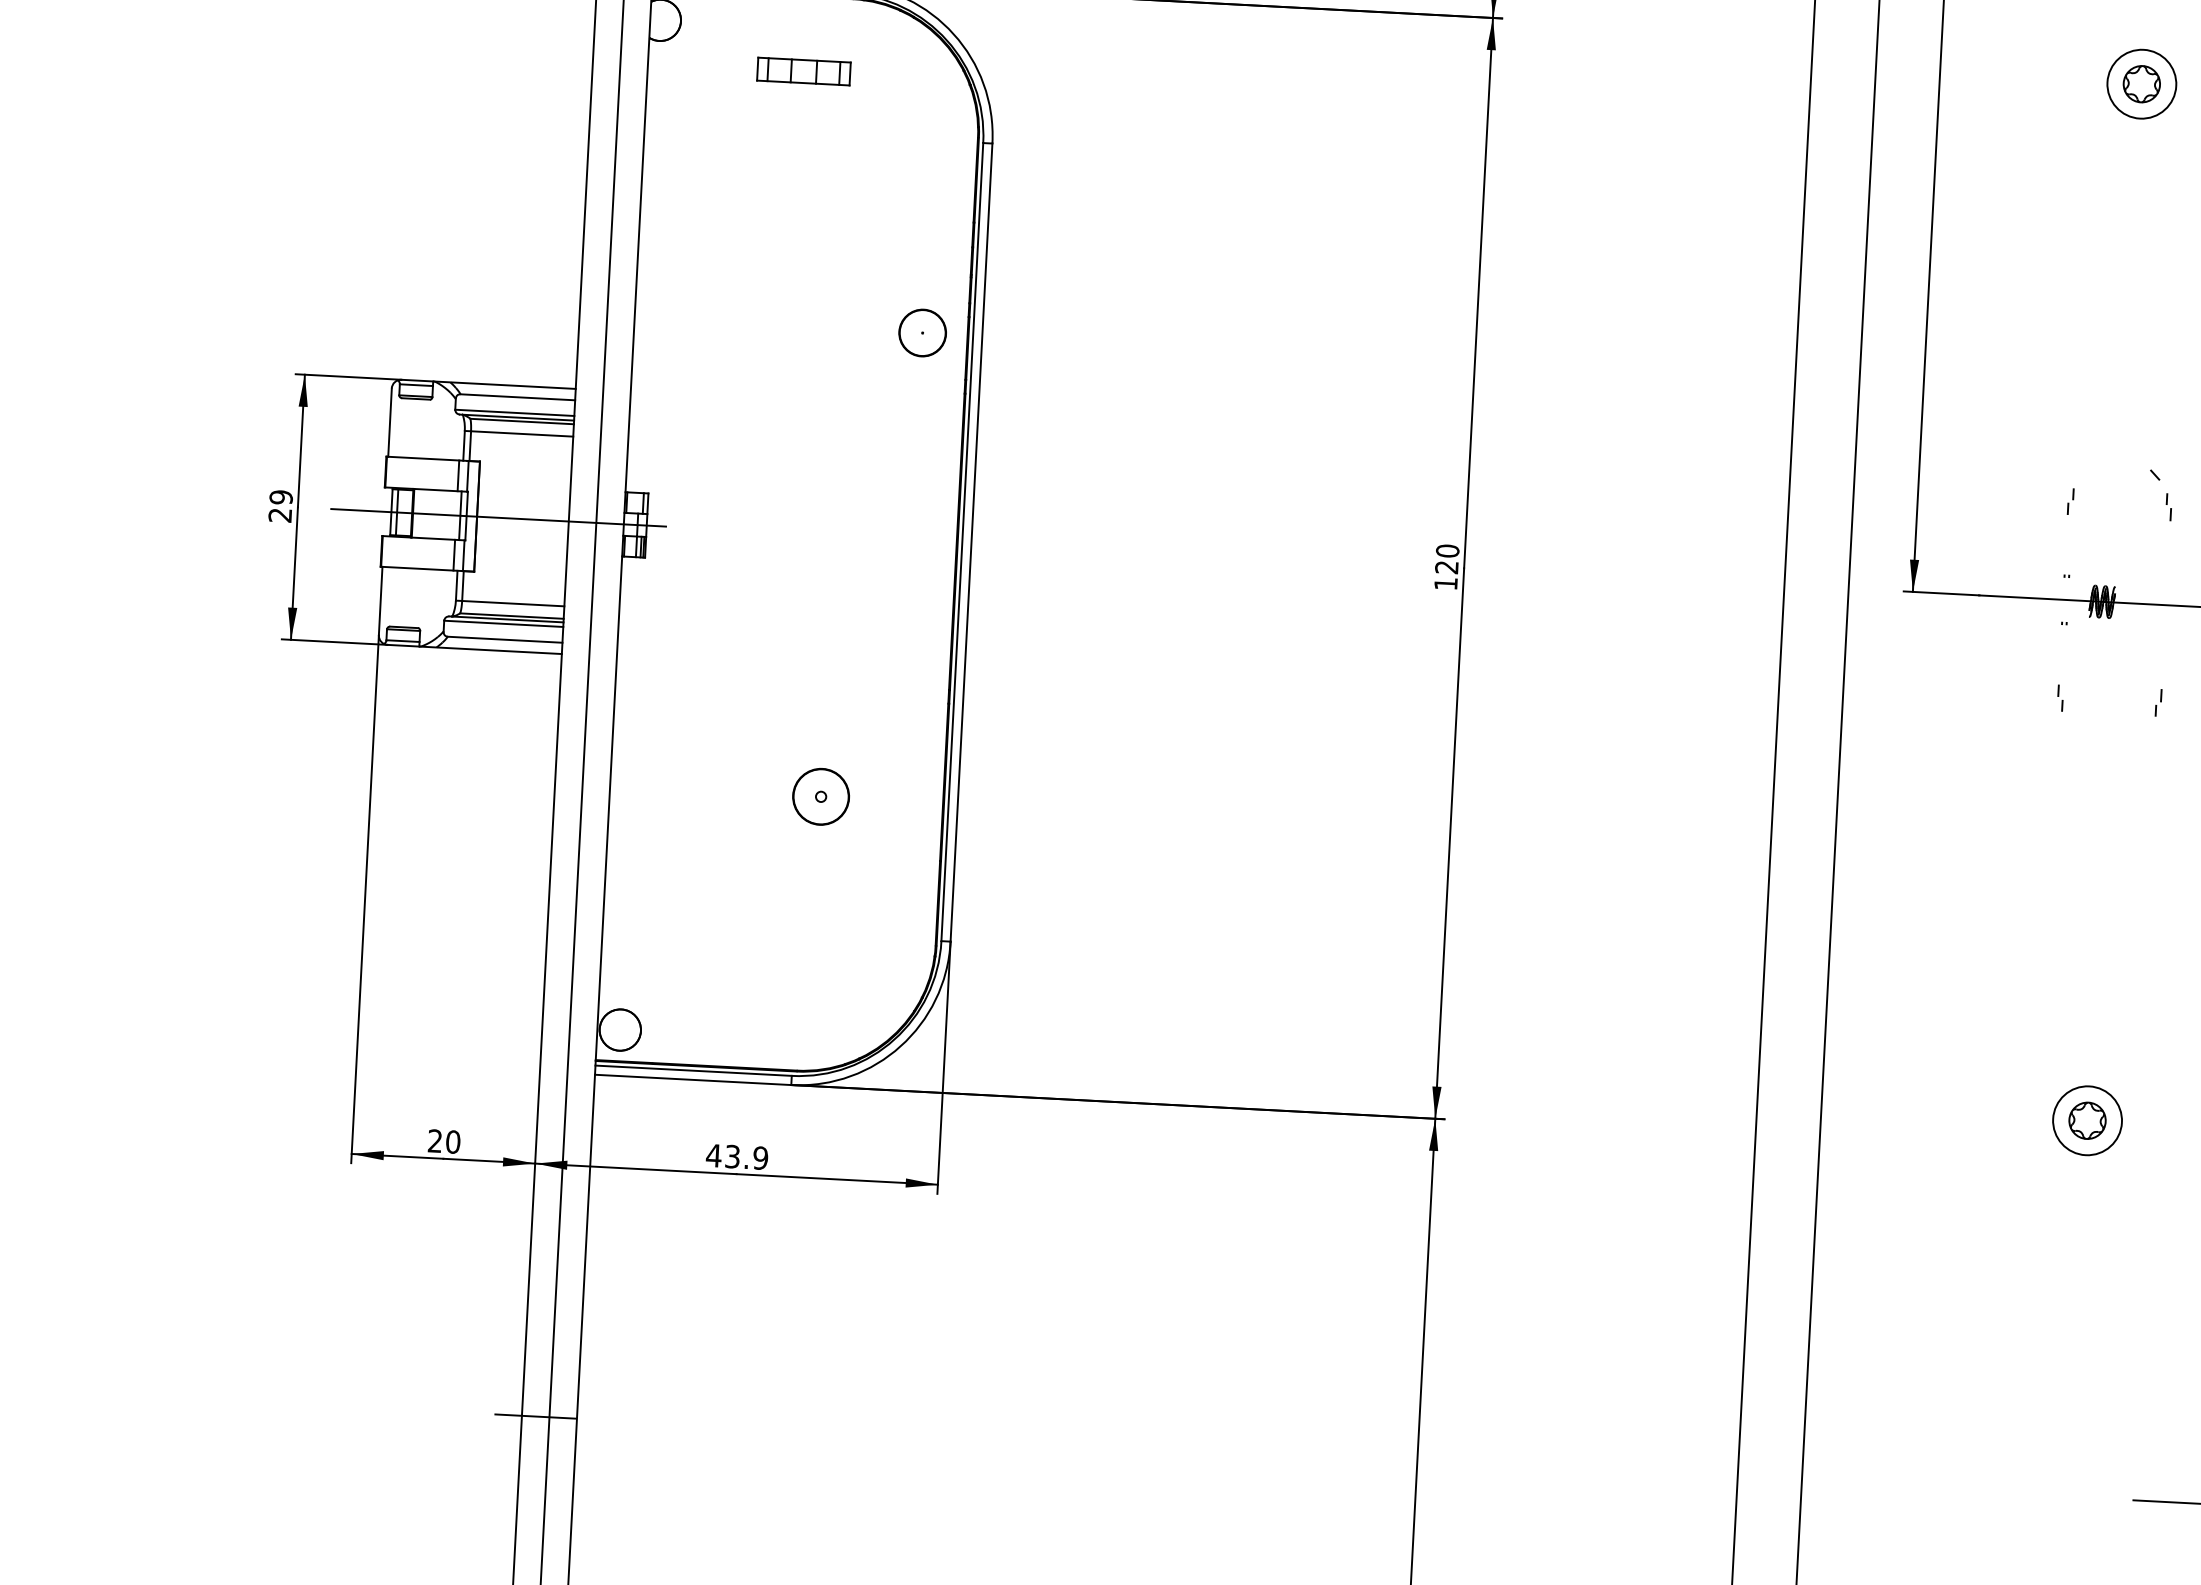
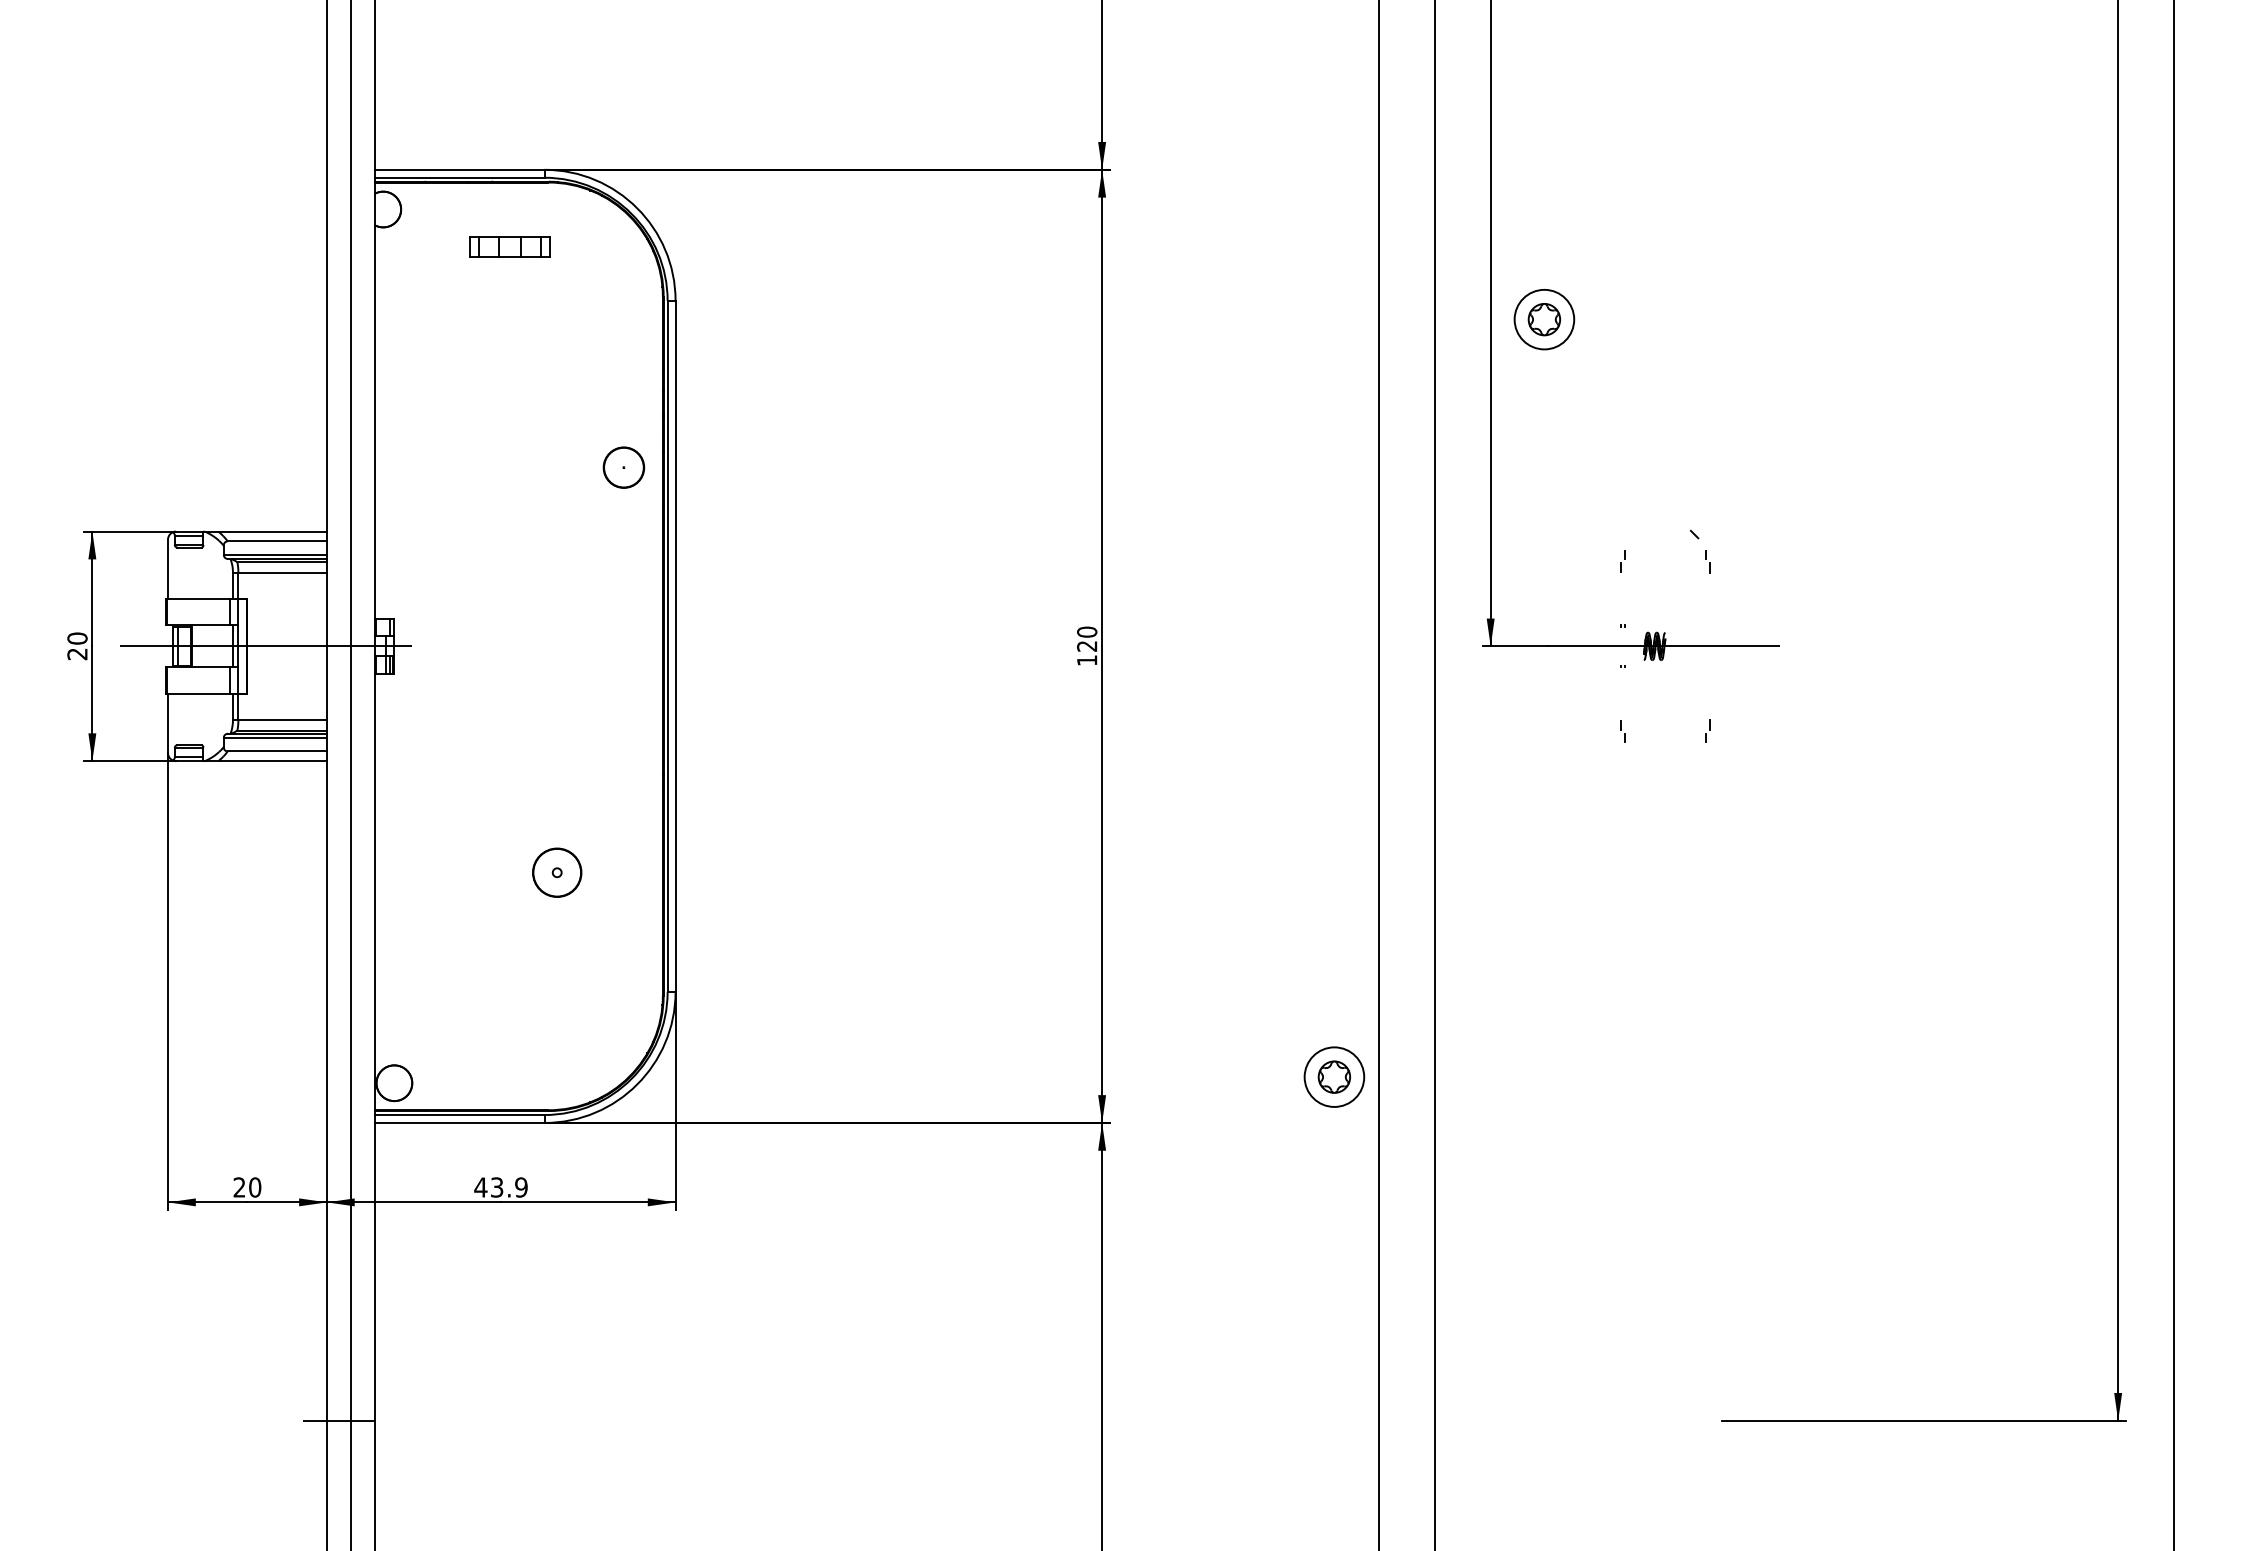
part: (2141, 84) -> (1544, 319), moved
text: (281, 497) -> (77, 638), 29 -> 20
part: (2087, 1120) -> (1334, 1076), moved

